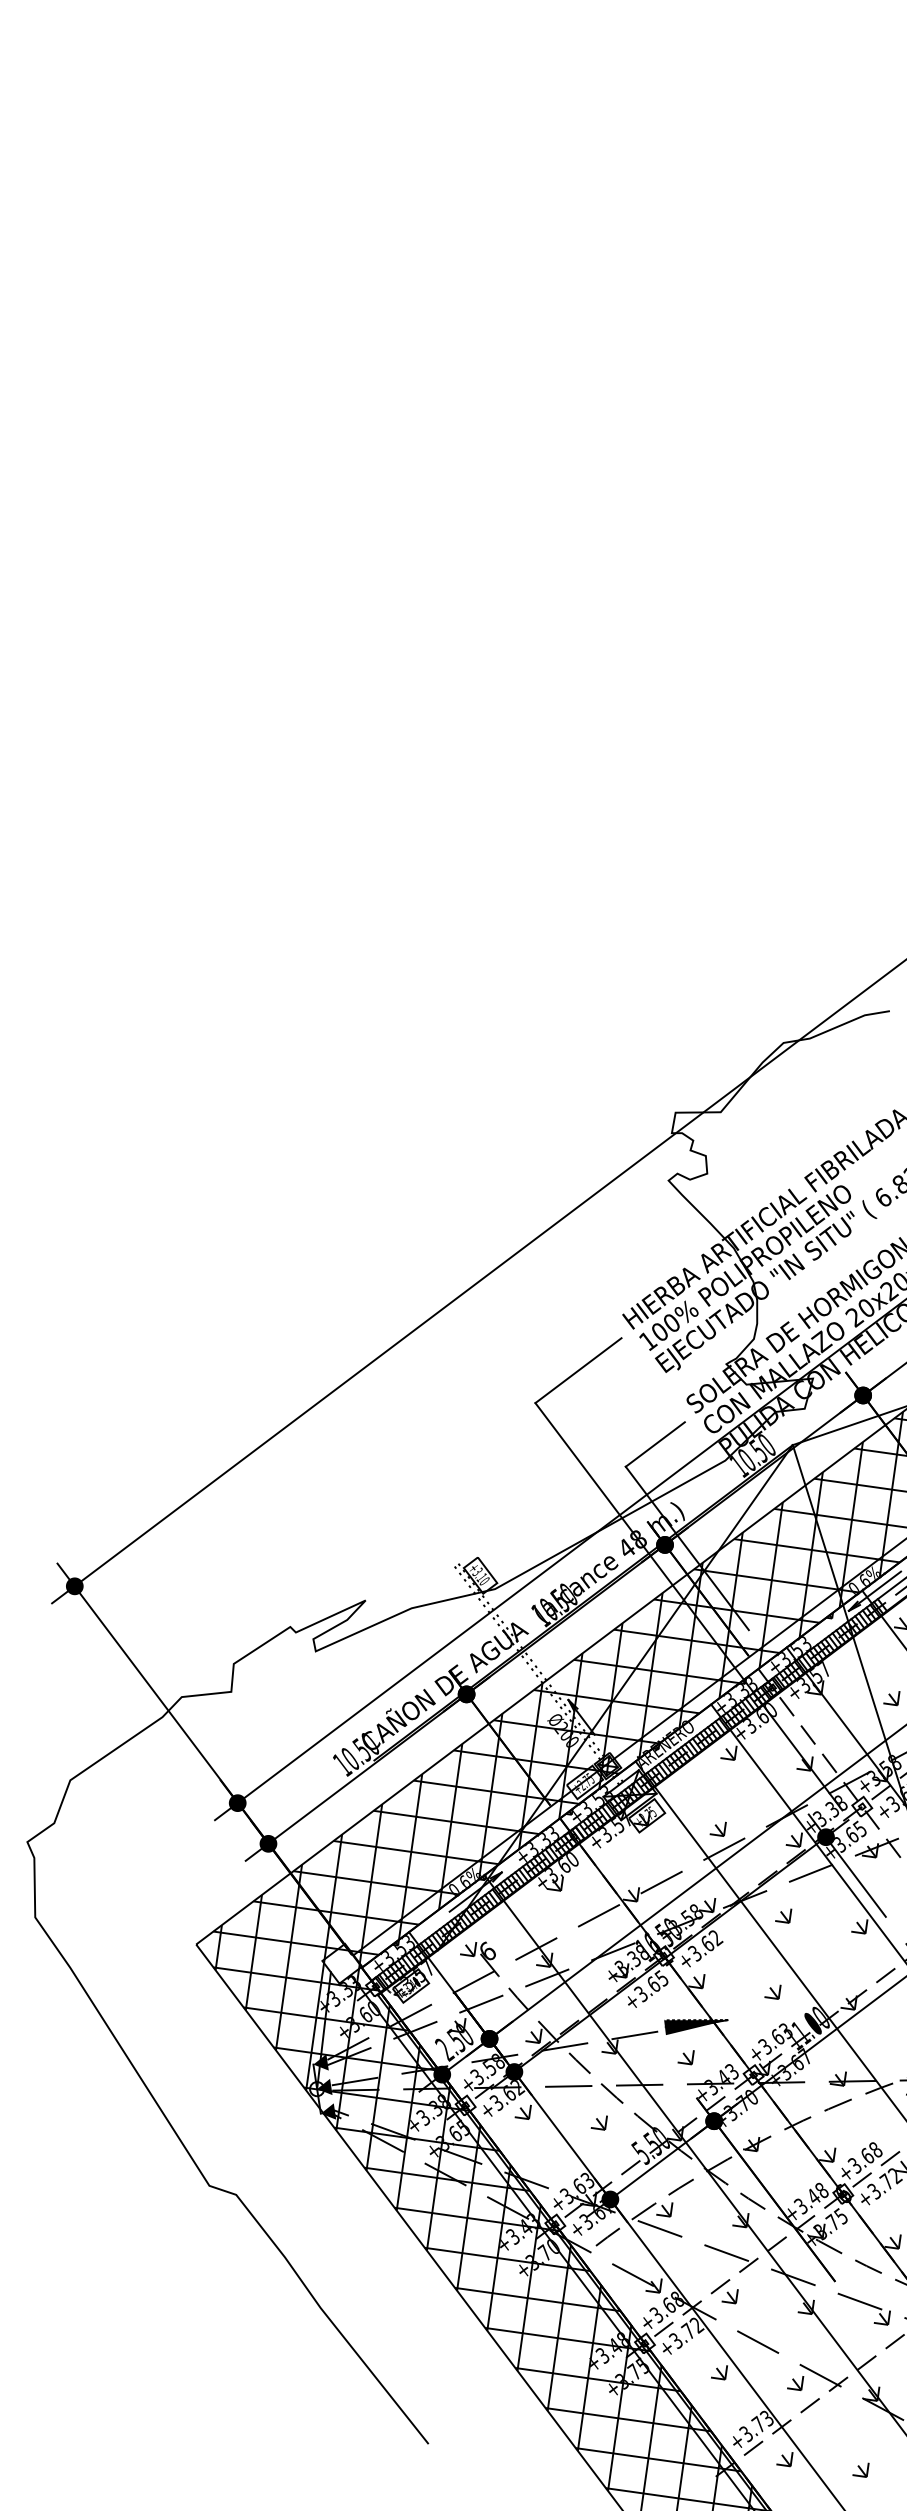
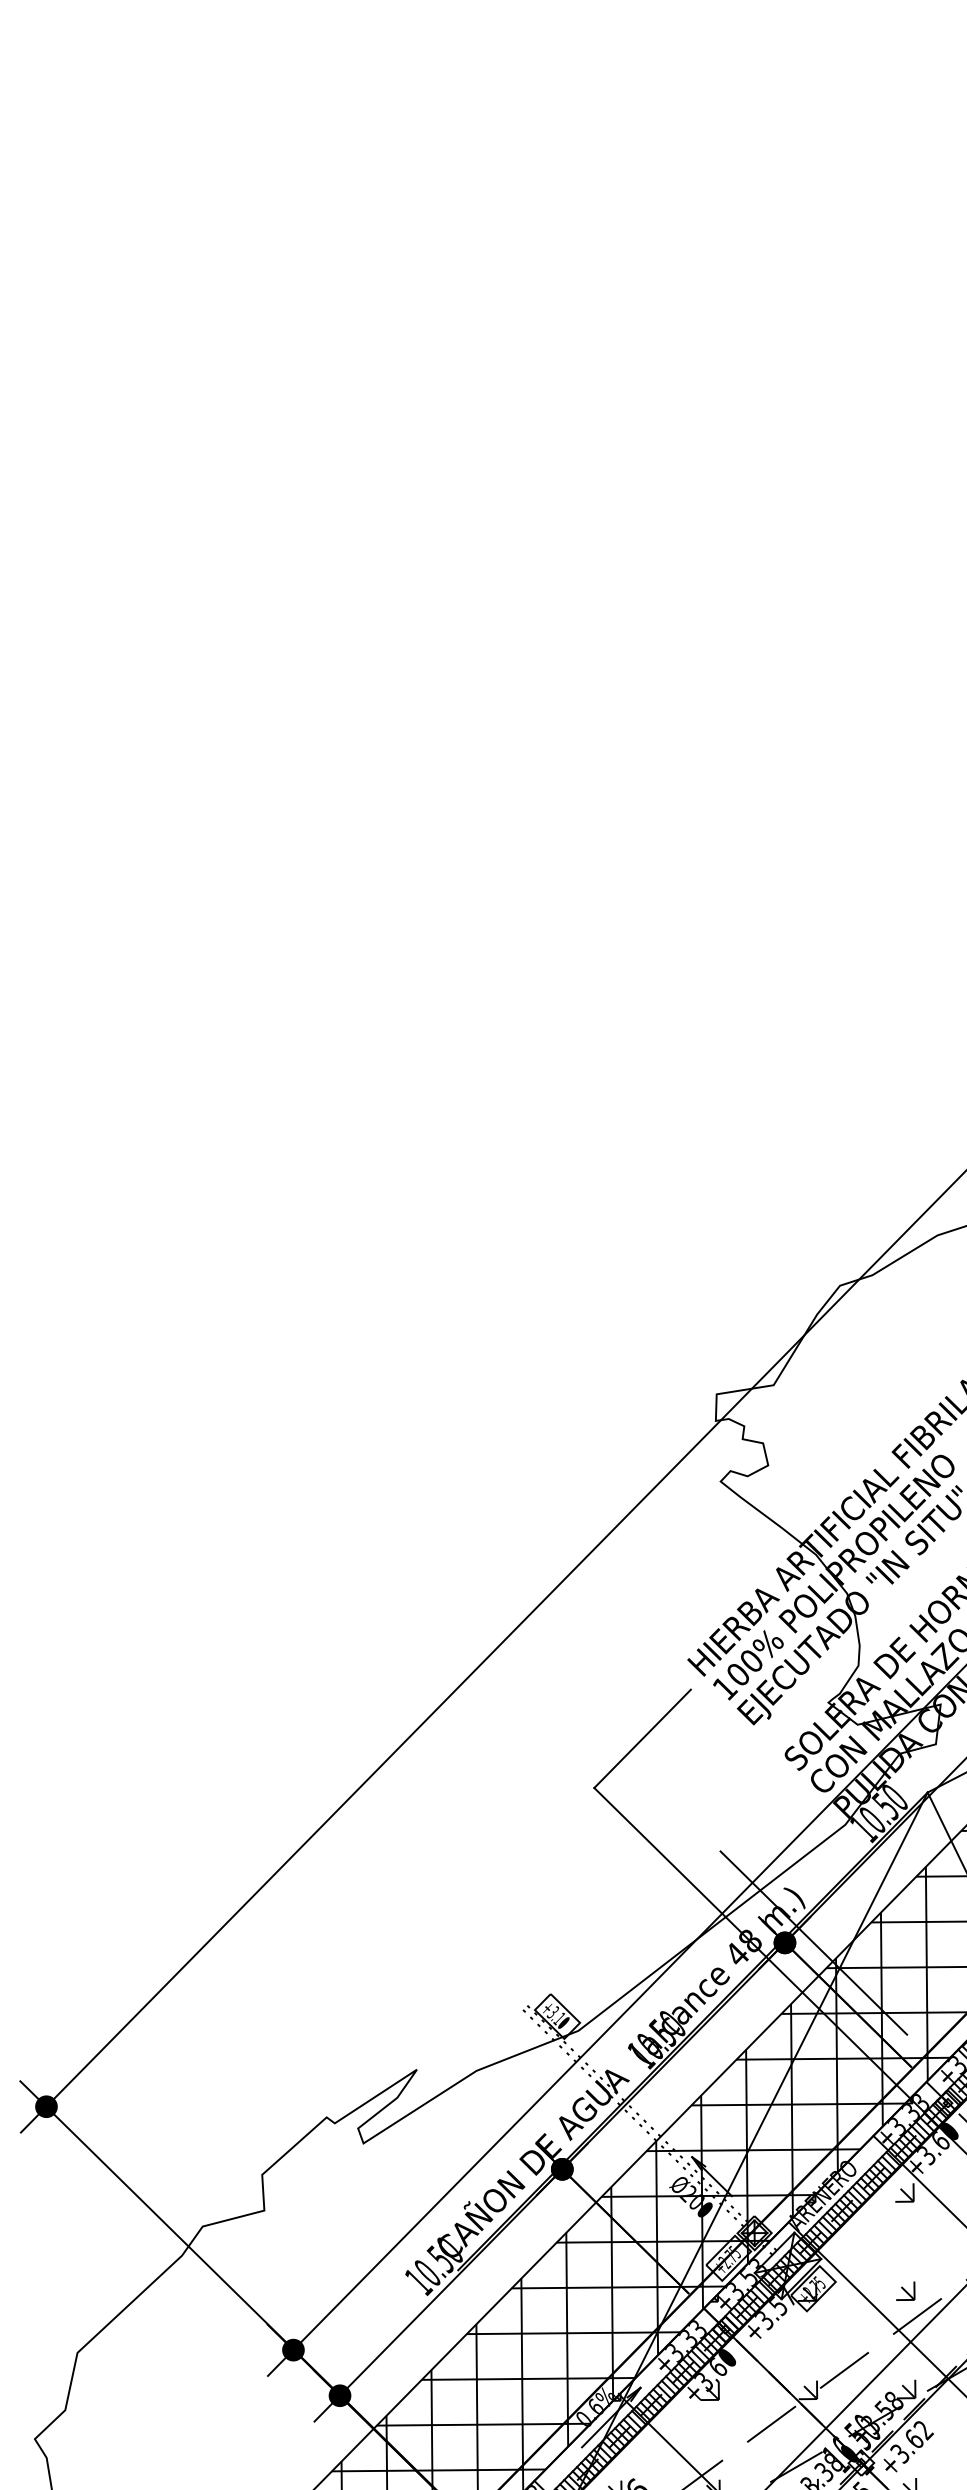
line: (654, 1444) -> (752, 1817), removed

